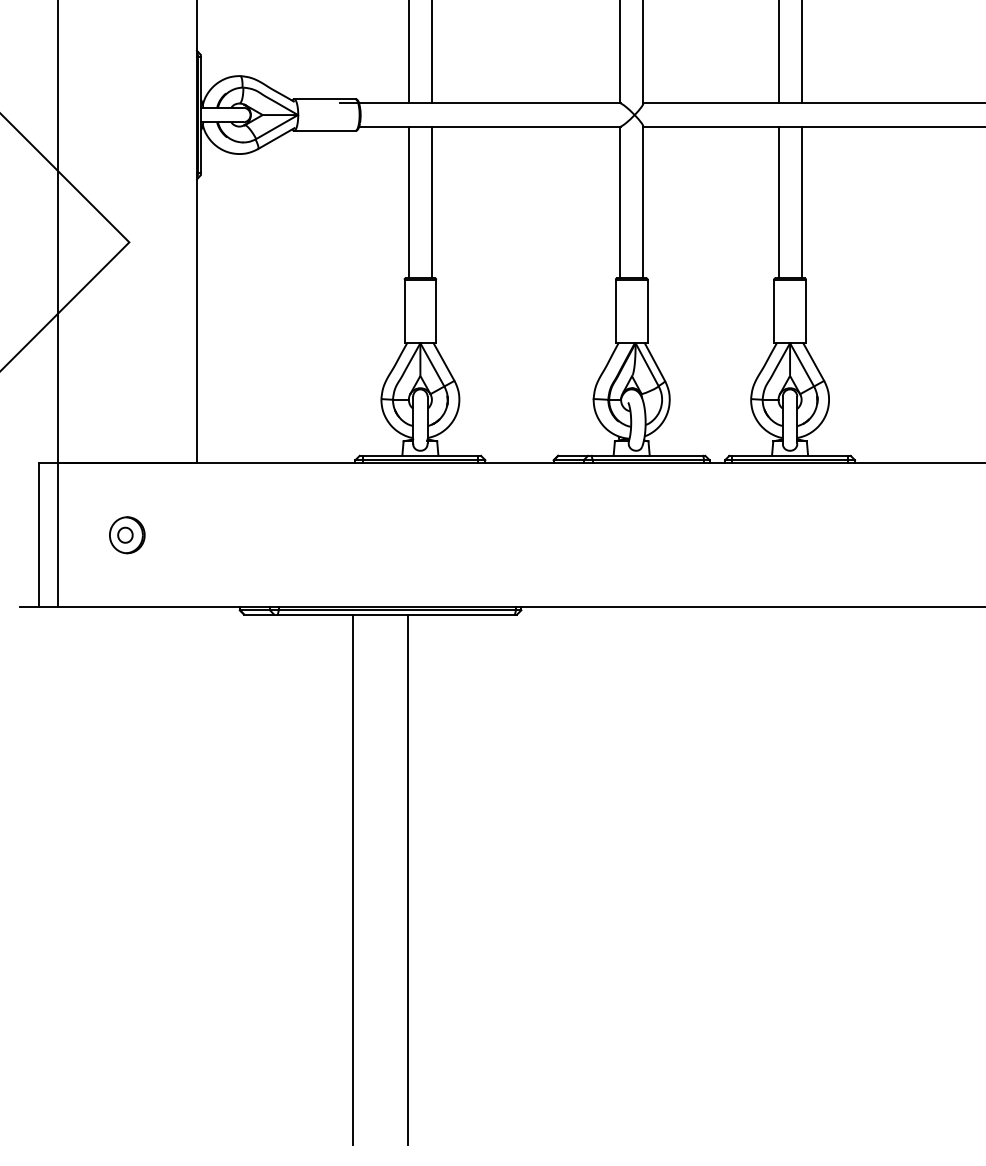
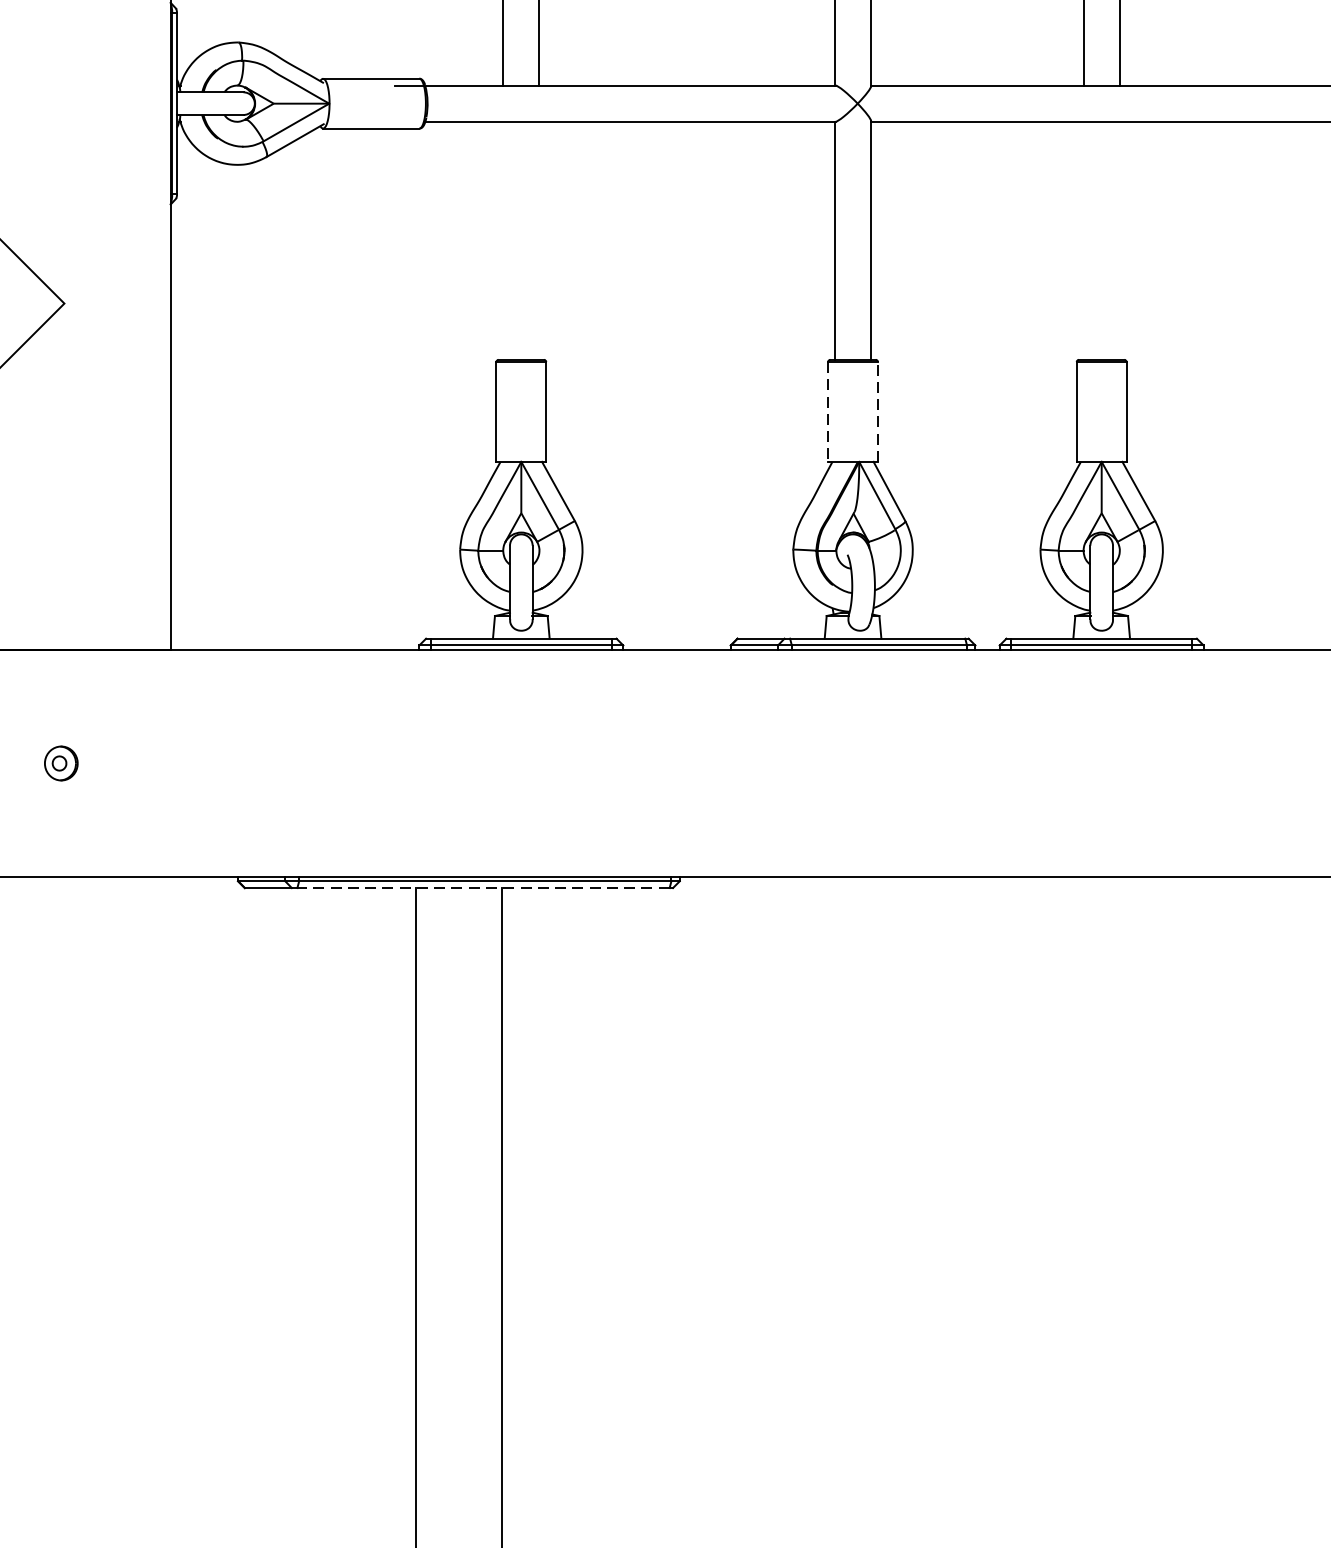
line: (408, 202) -> (502, 240), removed
line: (431, 202) -> (538, 240), removed
line: (778, 202) -> (1083, 240), removed
line: (801, 202) -> (1119, 240), removed
line: (615, 311) -> (827, 412), solid -> dashed
line: (647, 311) -> (877, 412), solid -> dashed
part: (127, 535) -> (61, 763), size x0.6
line: (396, 614) -> (483, 887), solid -> dashed

